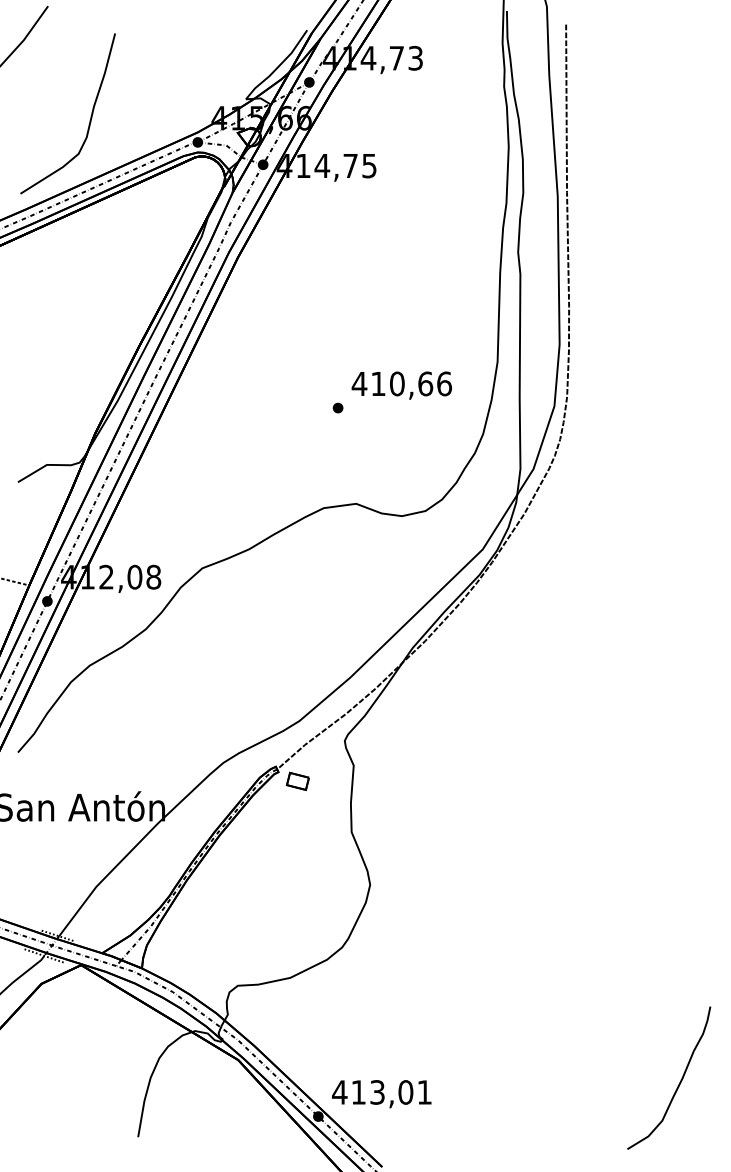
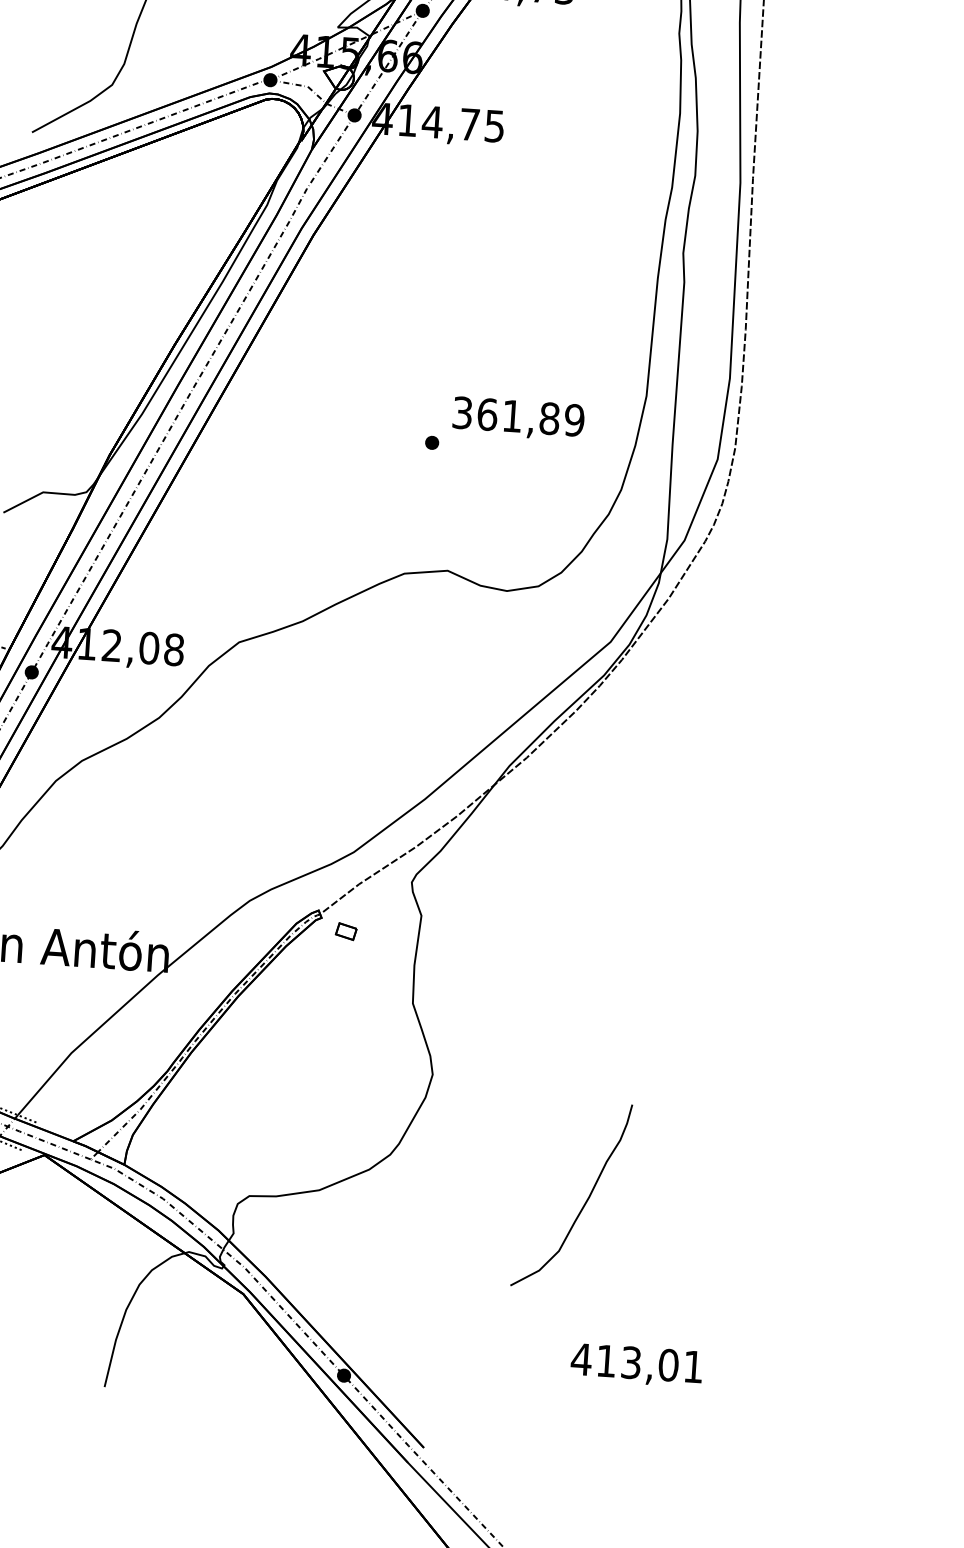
text: (401, 383) -> (517, 416), 410,66 -> 361,89
part: (297, 780) -> (345, 930), size x0.7
curve: (679, 1082) -> (584, 1202), moved
text: (381, 1094) -> (636, 1365), moved

